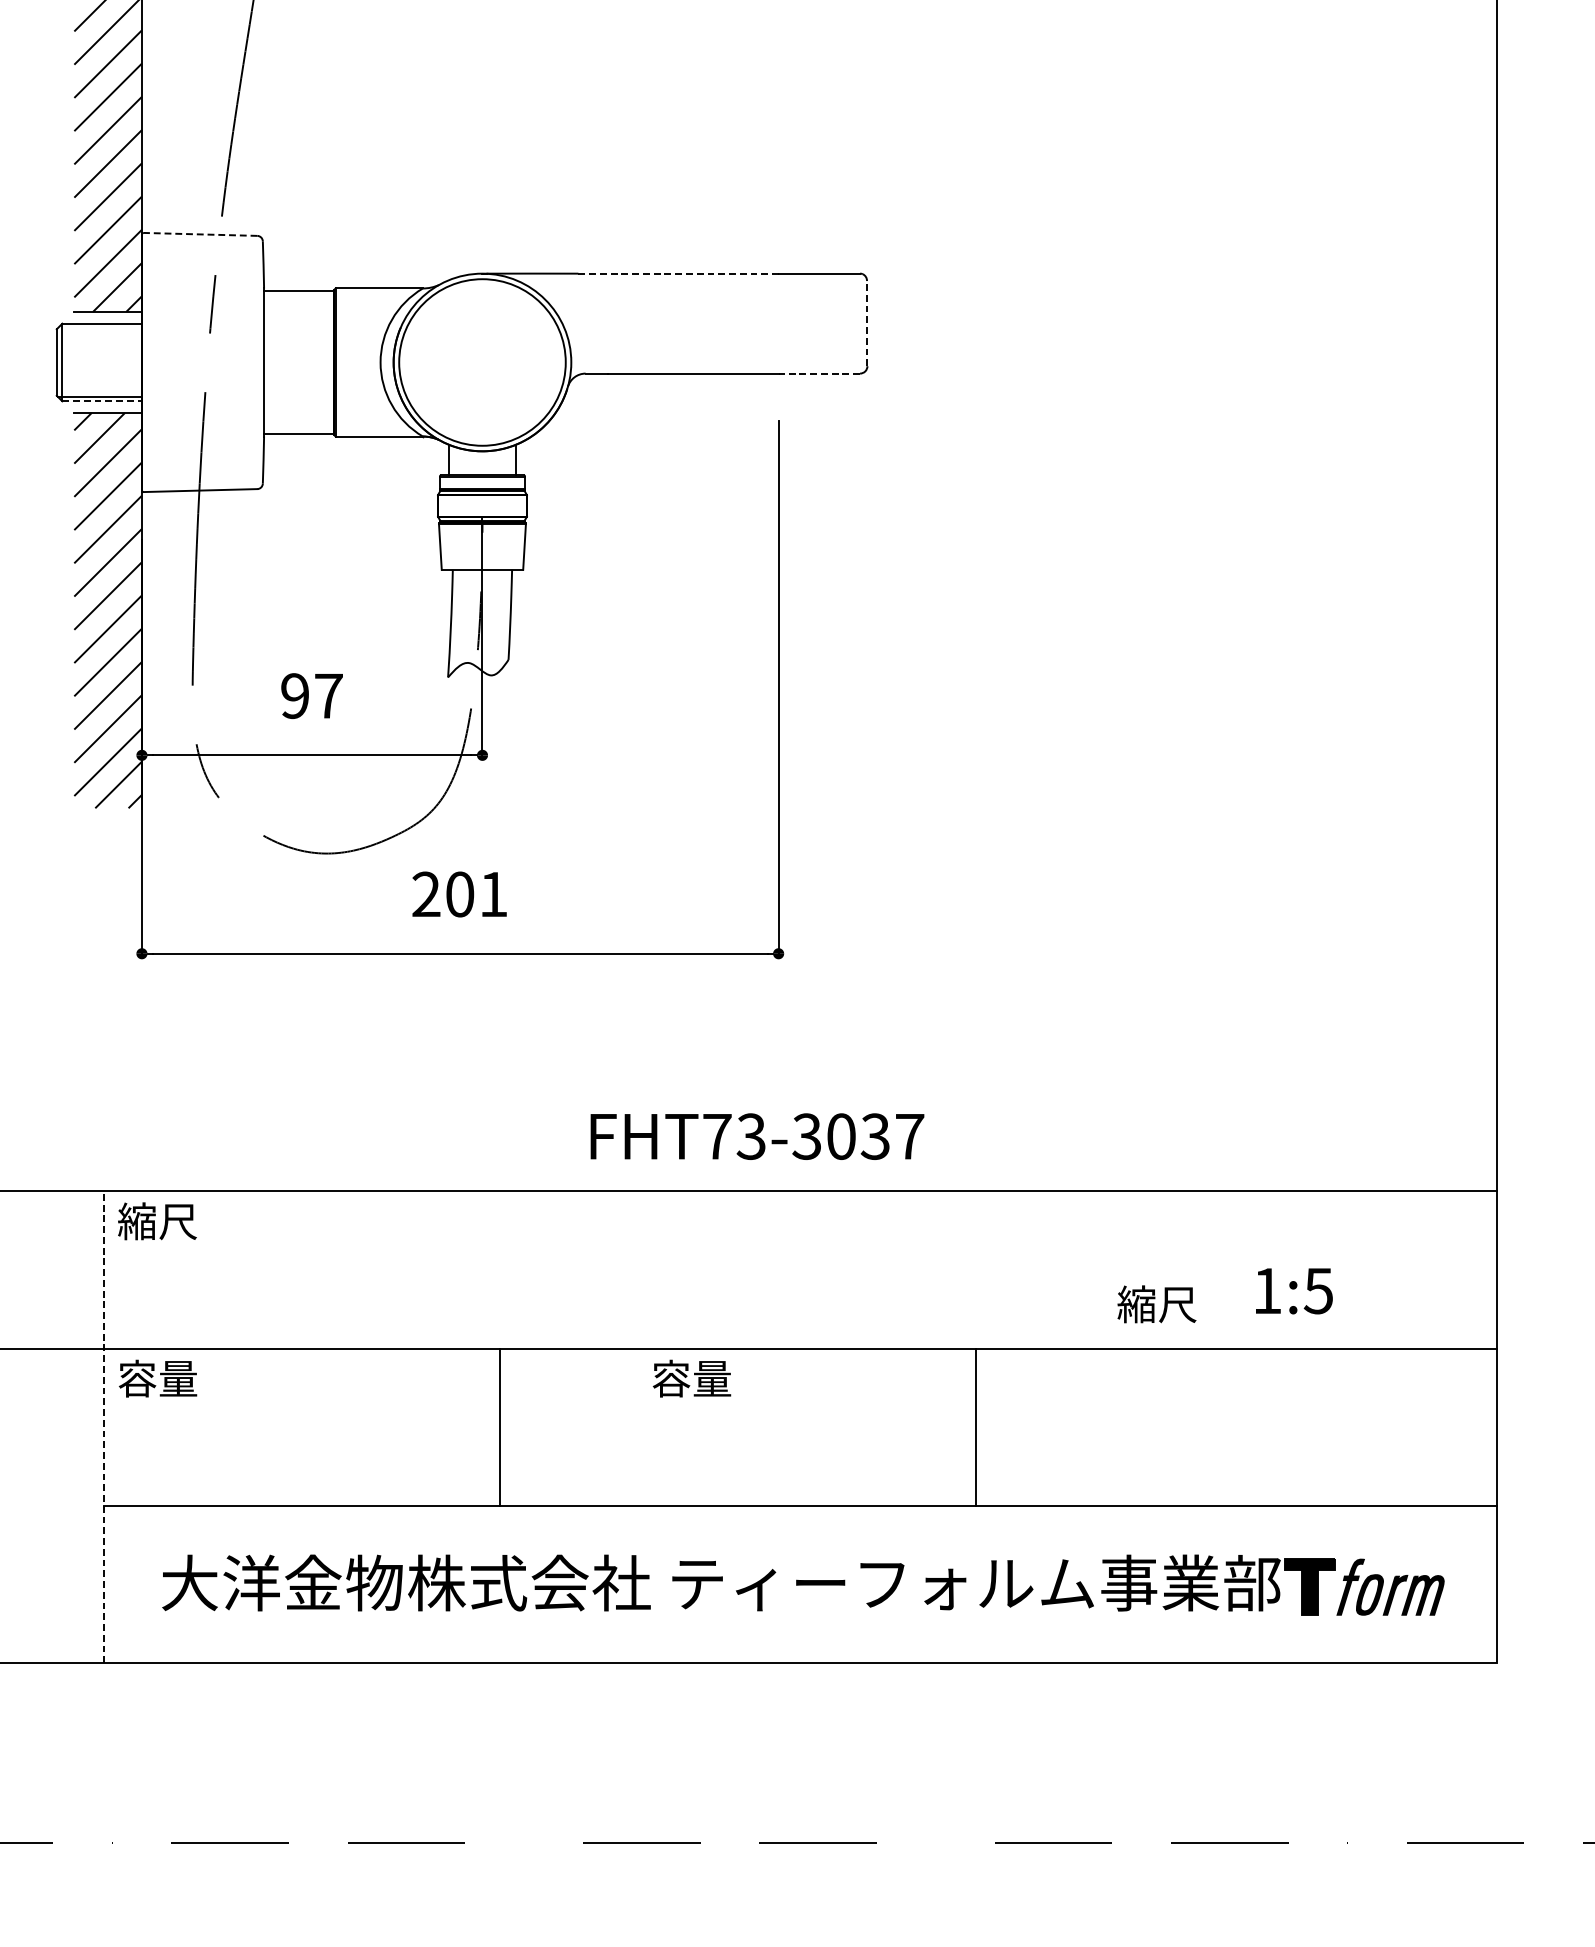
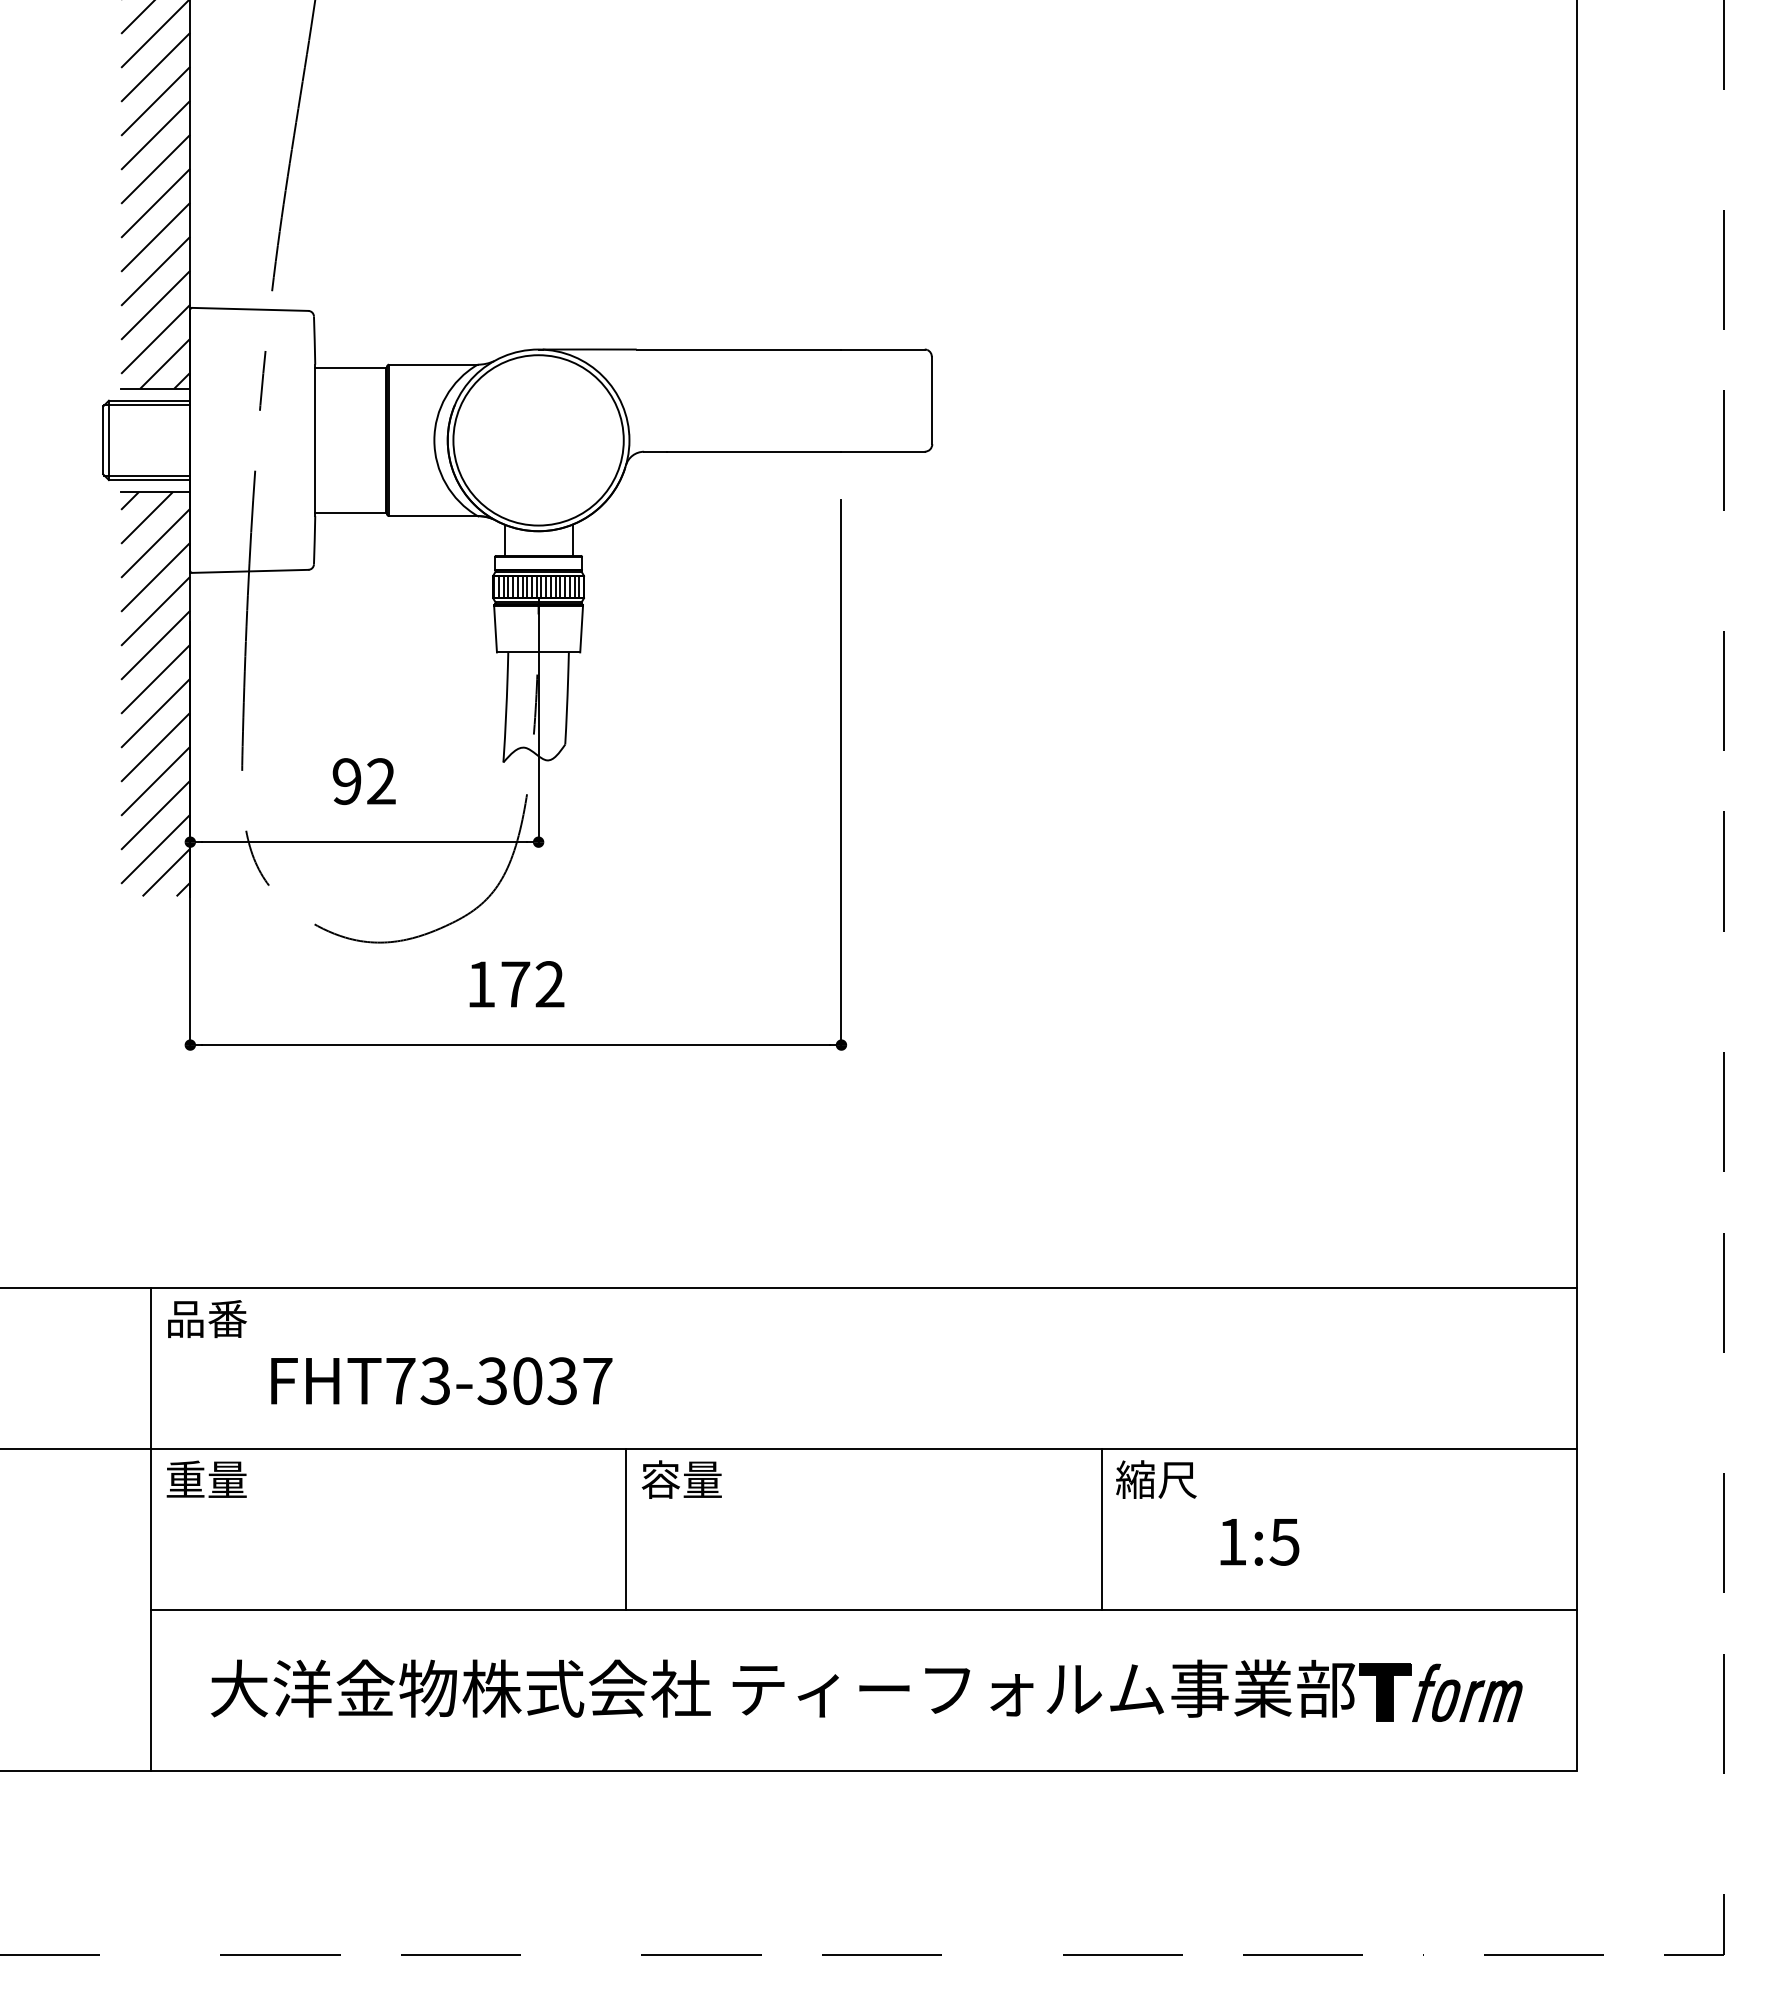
line: (199, 234) -> (249, 309), dashed -> solid
line: (678, 273) -> (739, 349), dashed -> solid
line: (867, 323) -> (932, 400), dashed -> solid
line: (100, 328) -> (147, 405), added
line: (819, 373) -> (883, 451), dashed -> solid
line: (102, 401) -> (149, 480), dashed -> solid
hatch: (480, 505) -> (536, 586), added
text: (328, 696) -> (381, 781), 97 -> 92
text: (459, 894) -> (515, 984), 201 -> 172
text: (757, 1136) -> (441, 1380), moved
text: (156, 1221) -> (205, 1318), 縮尺 -> 品番
text: (1293, 1291) -> (1259, 1542), moved
text: (1157, 1304) -> (1156, 1479), moved
text: (137, 1378) -> (185, 1479), 容量 -> 重量
text: (691, 1378) -> (681, 1479), moved
line: (103, 1426) -> (151, 1528), dashed -> solid
line: (499, 1426) -> (626, 1528), moved
line: (976, 1426) -> (1101, 1528), moved

